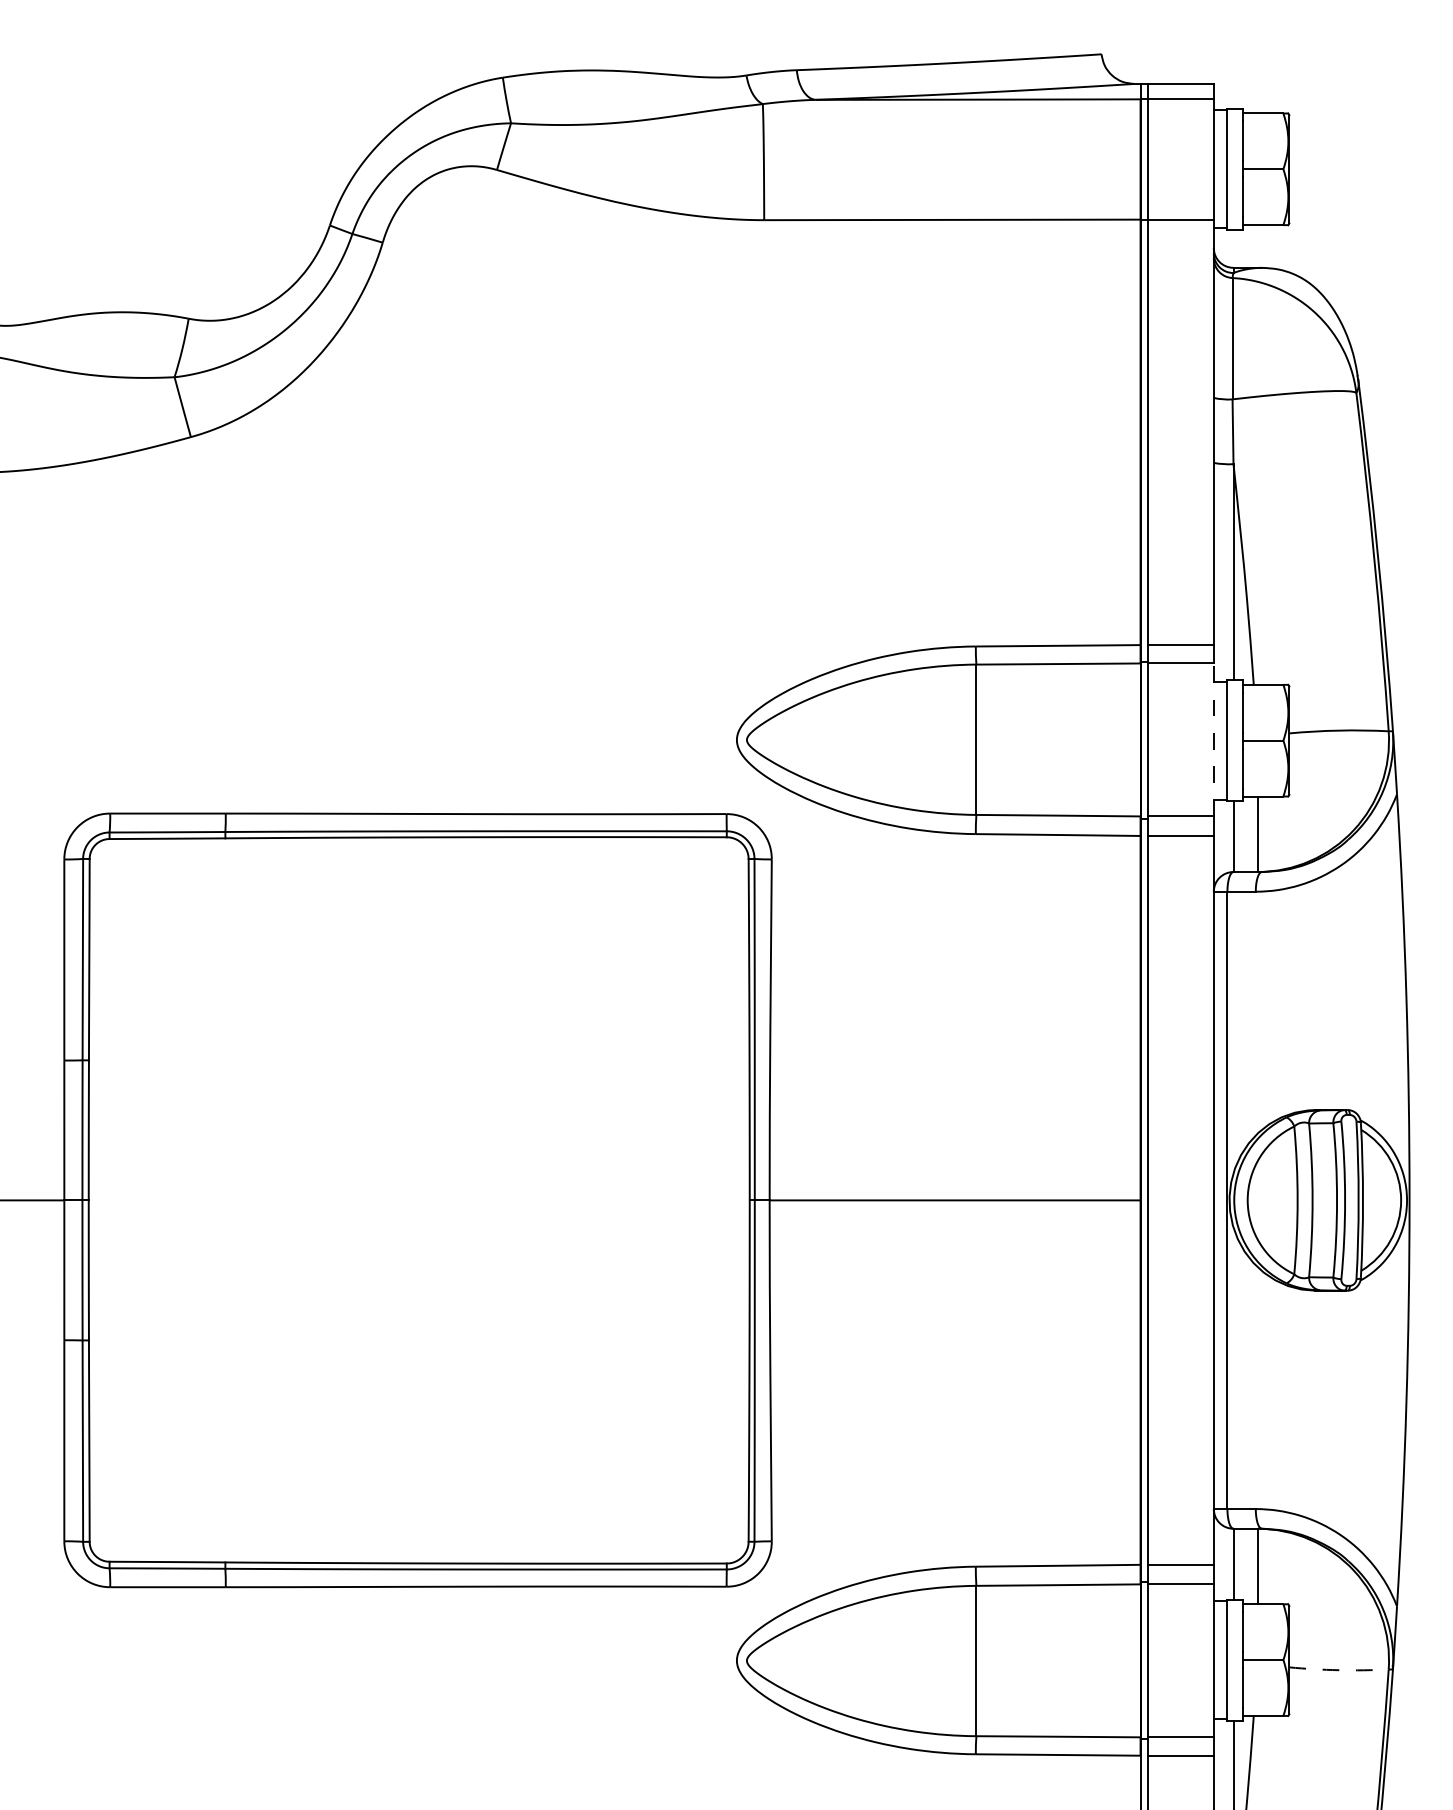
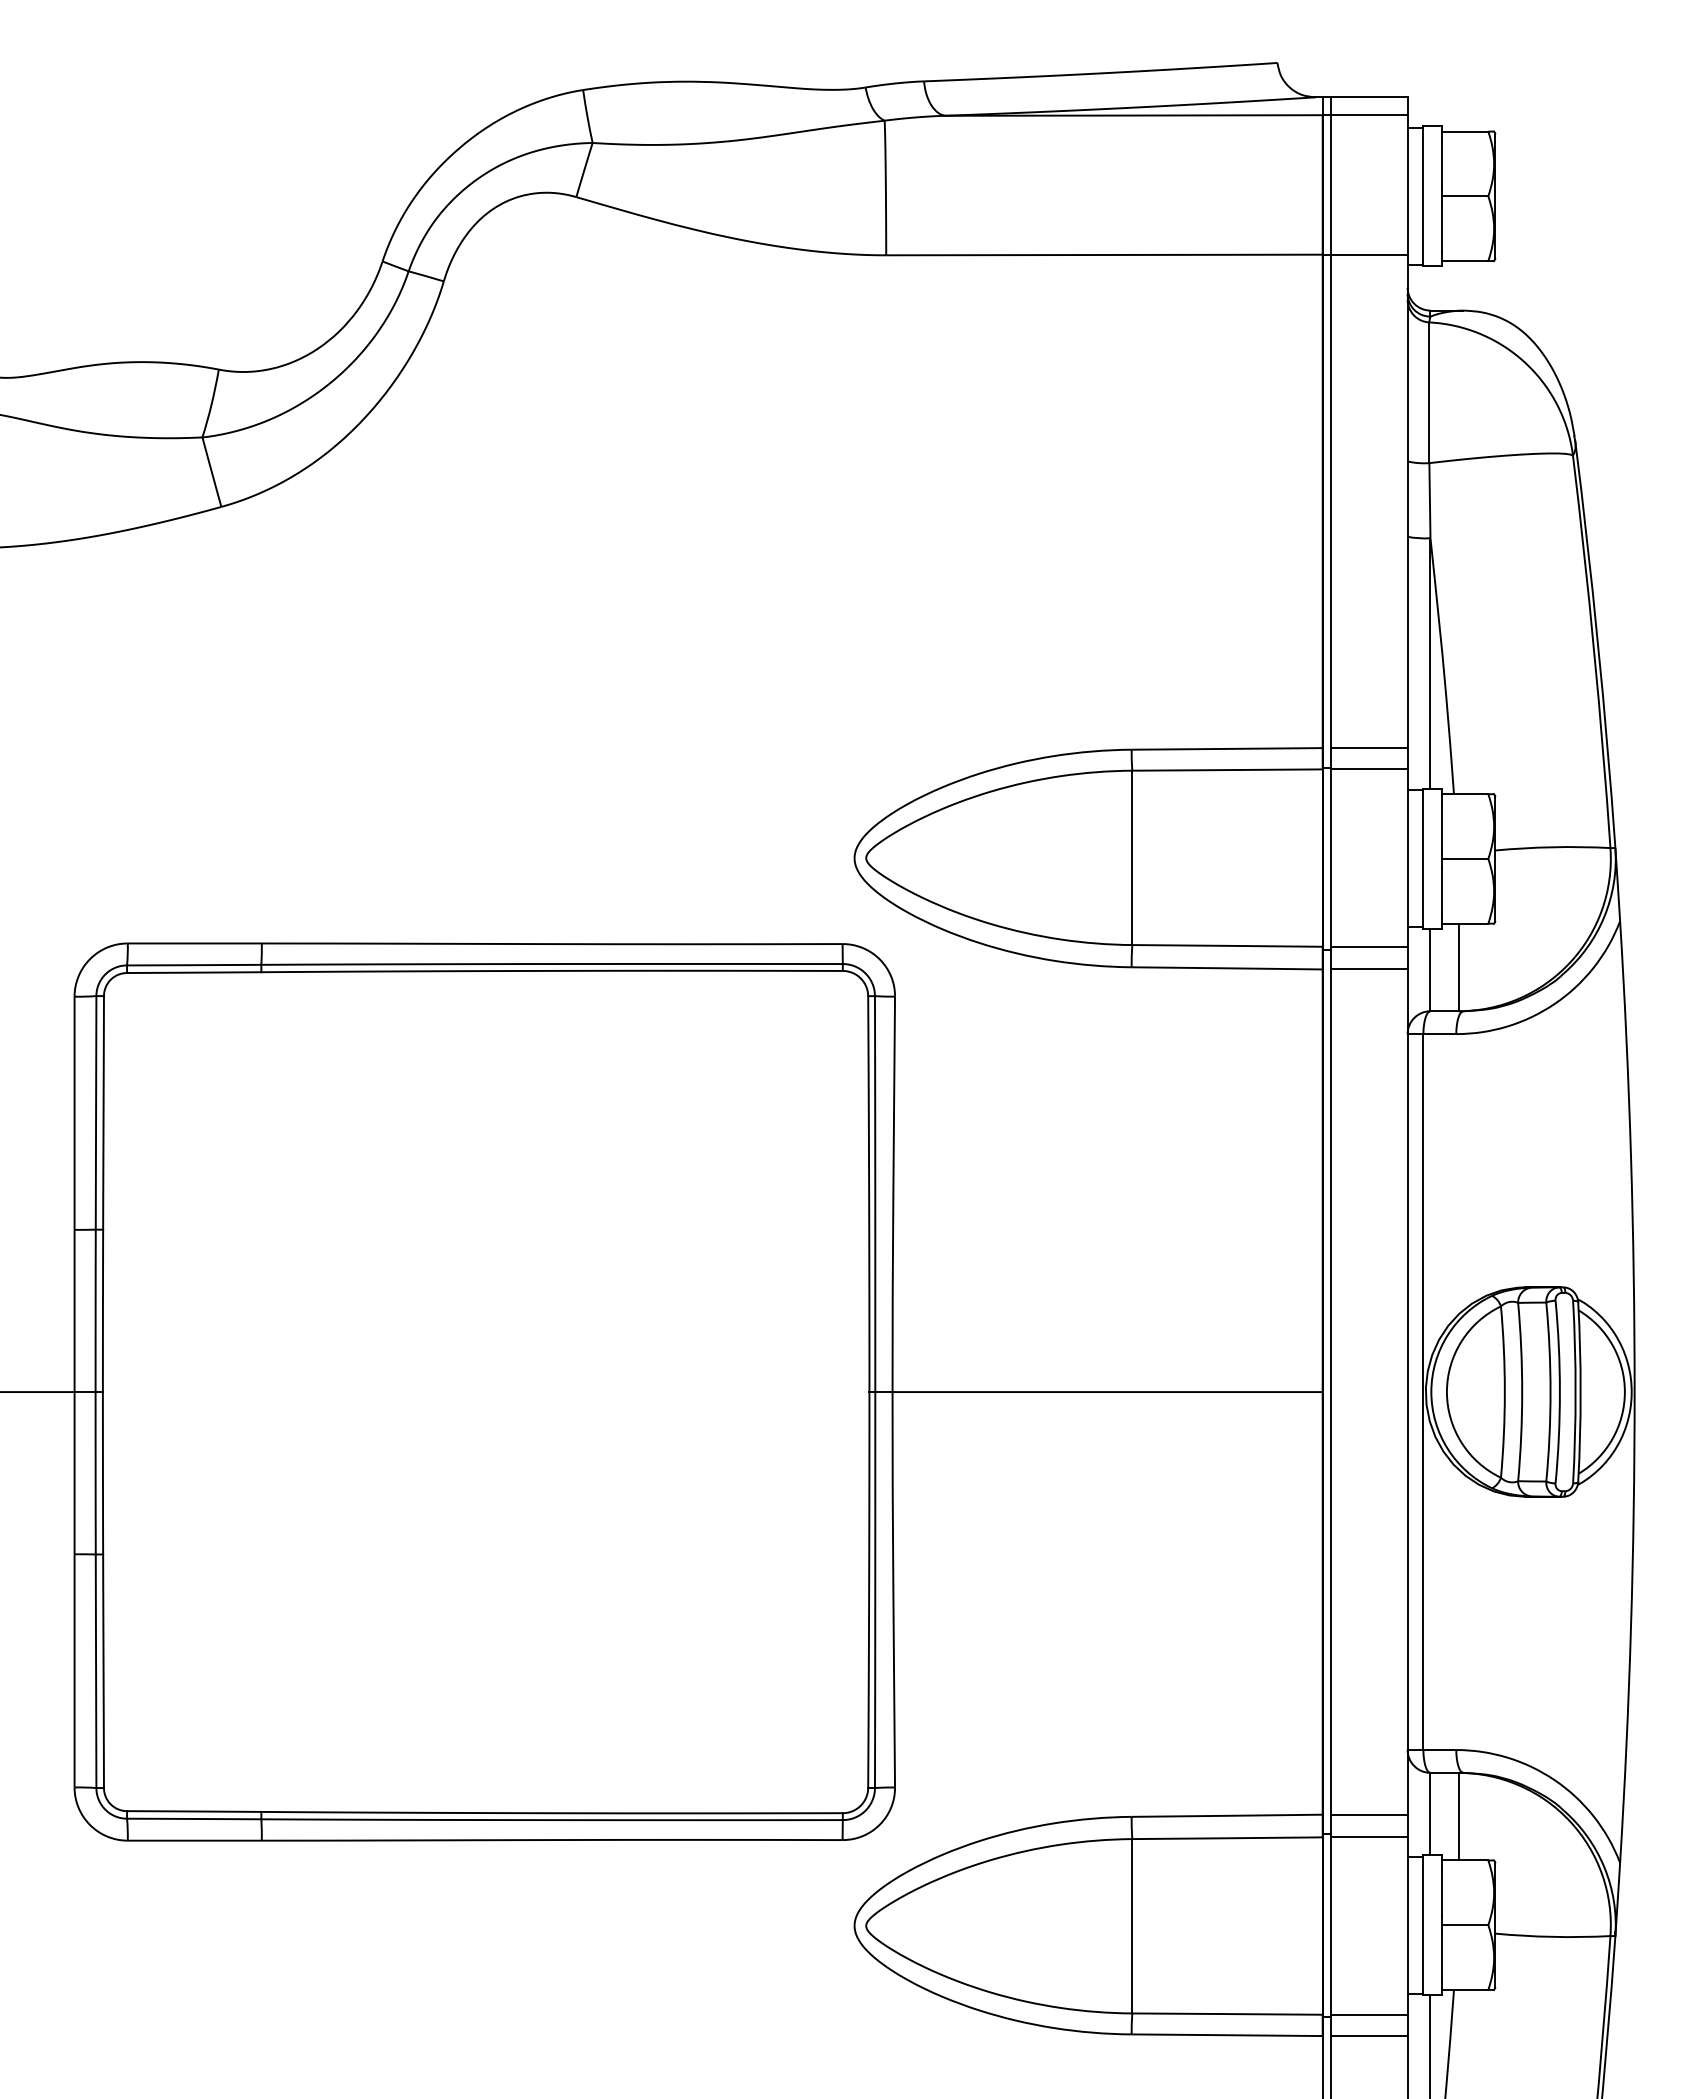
line: (1213, 739) -> (1407, 857), dashed -> solid
arc: (1338, 1670) -> (1552, 1937), dashed -> solid

